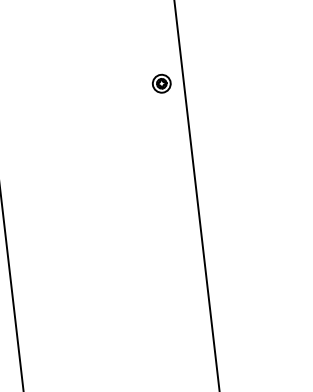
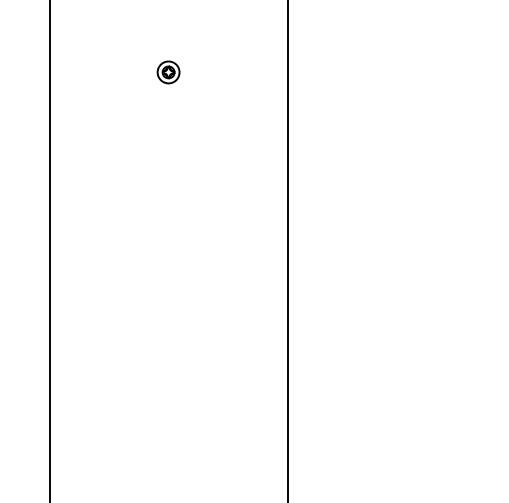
part: (161, 83) -> (168, 72), moved

